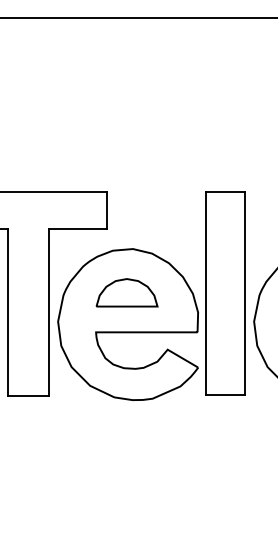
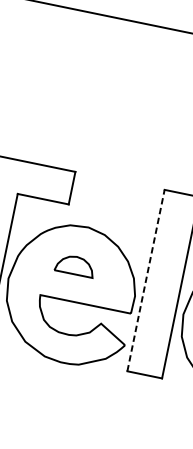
part: (126, 292) -> (74, 265), size x0.7
line: (206, 293) -> (146, 280), solid -> dashed

